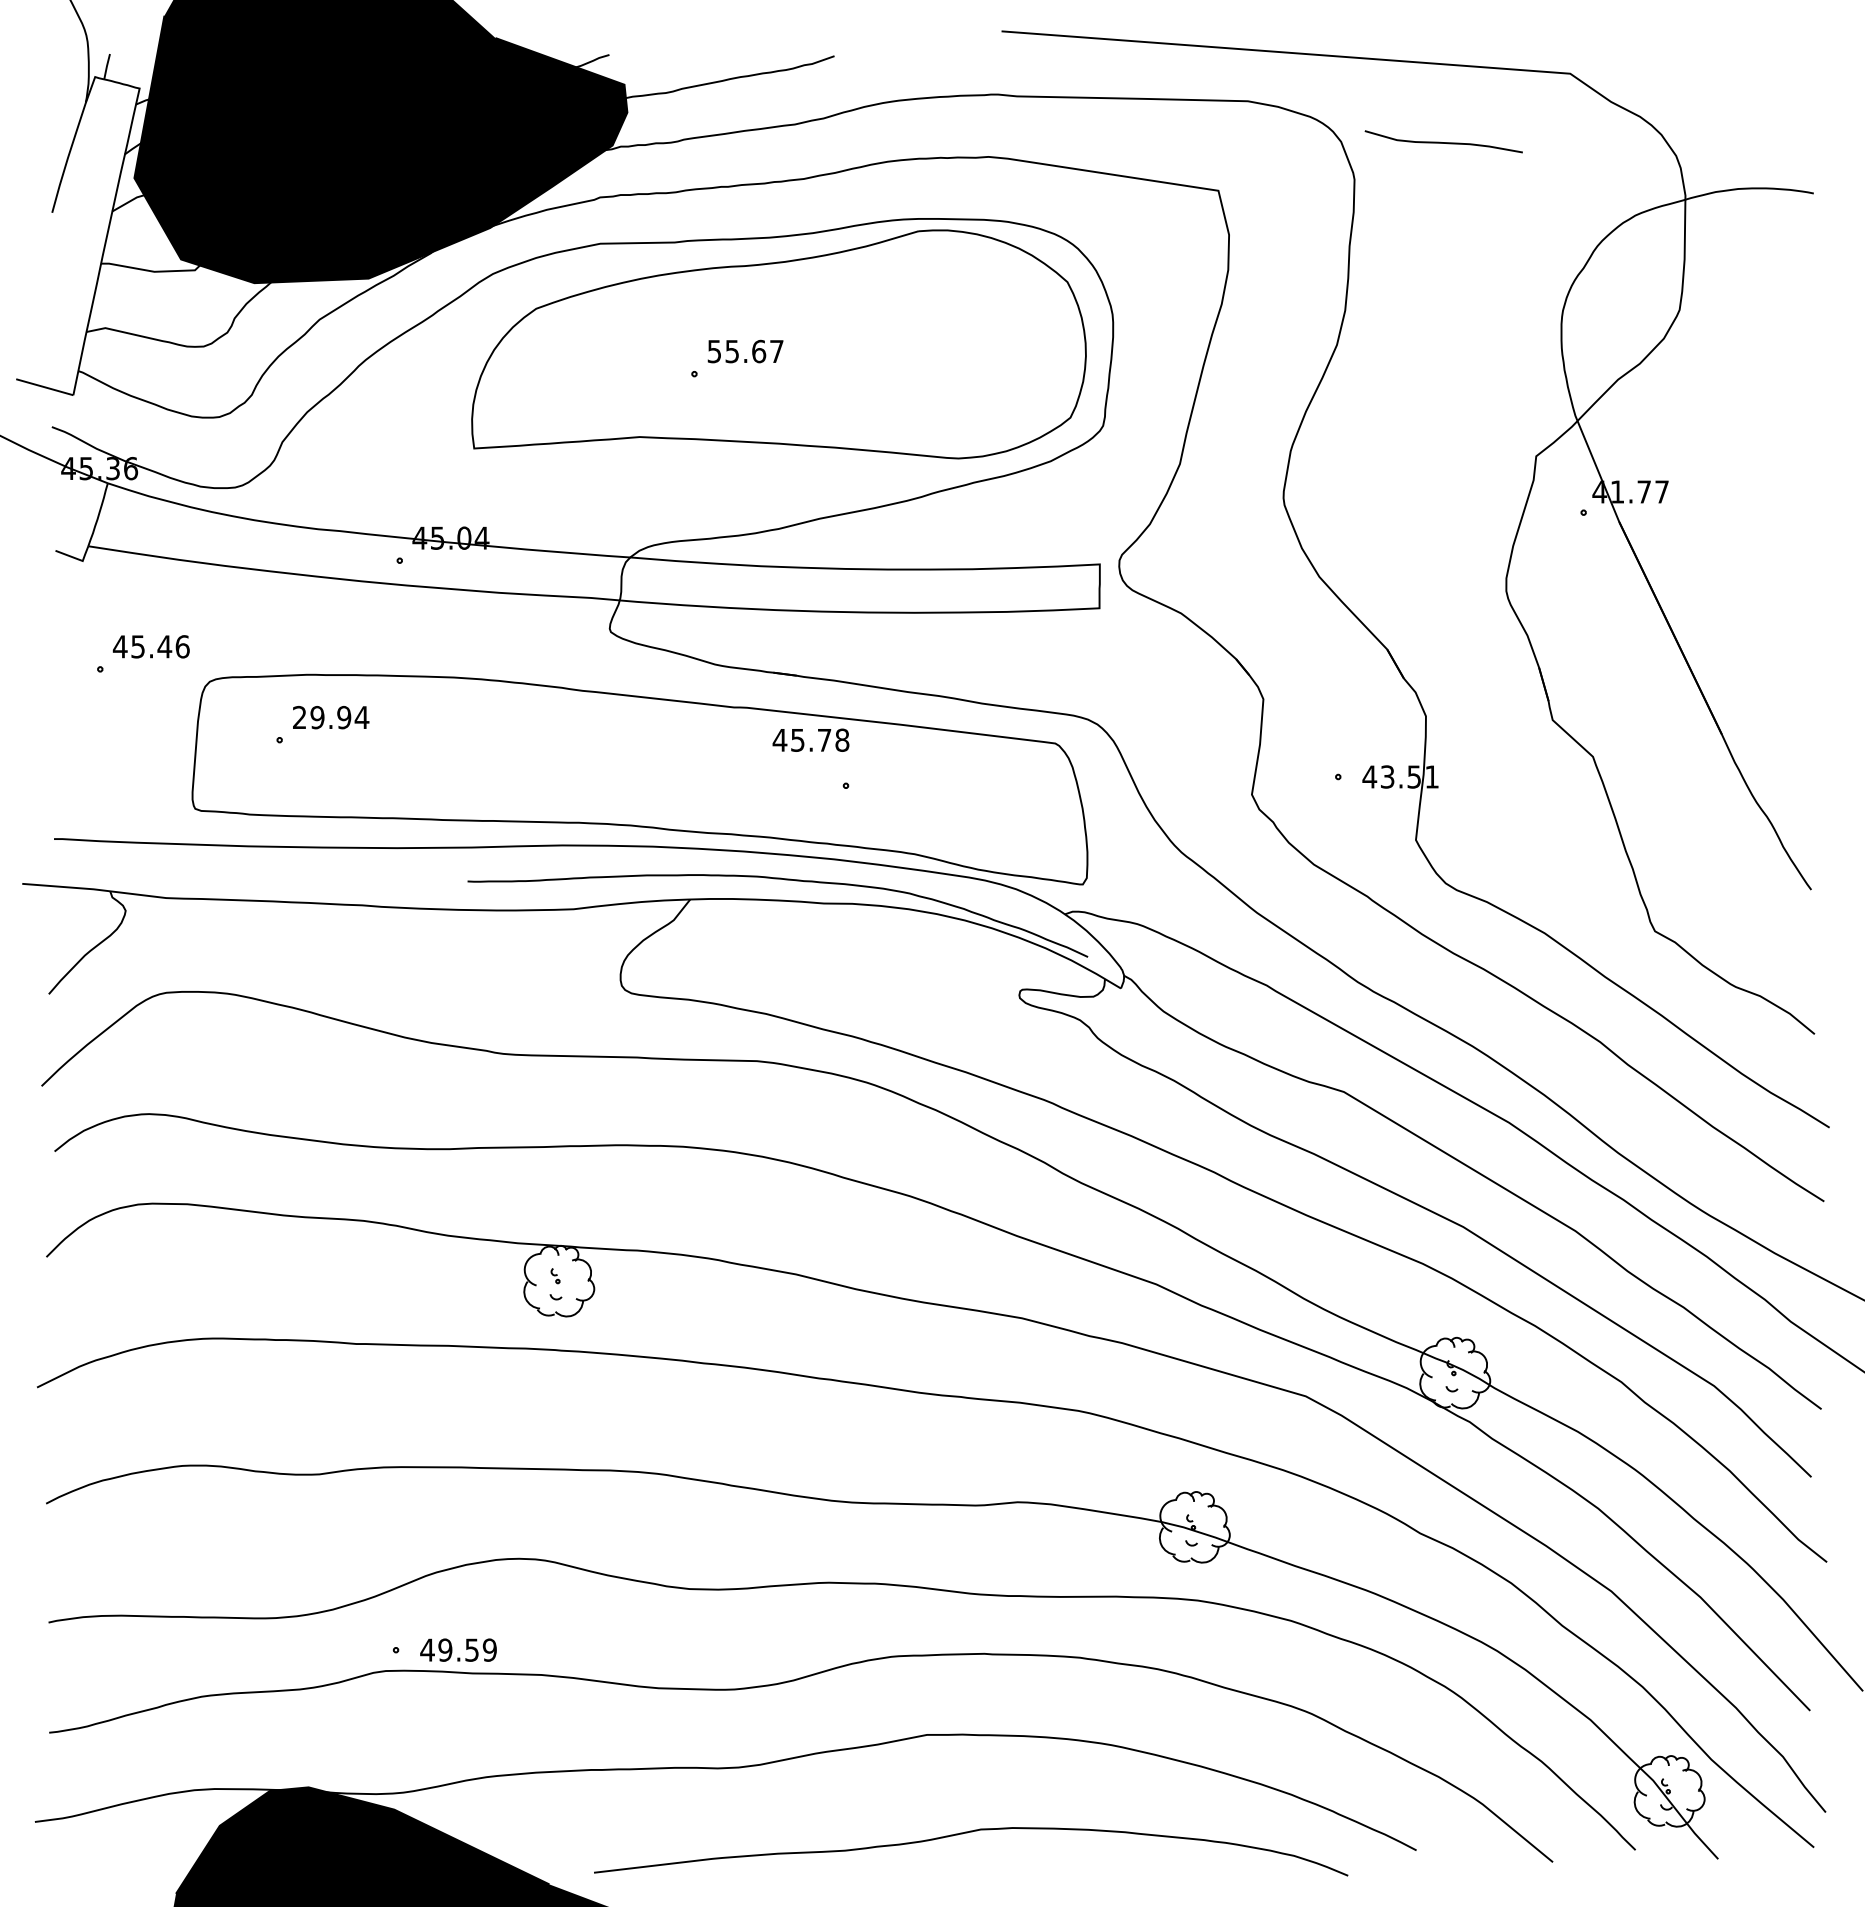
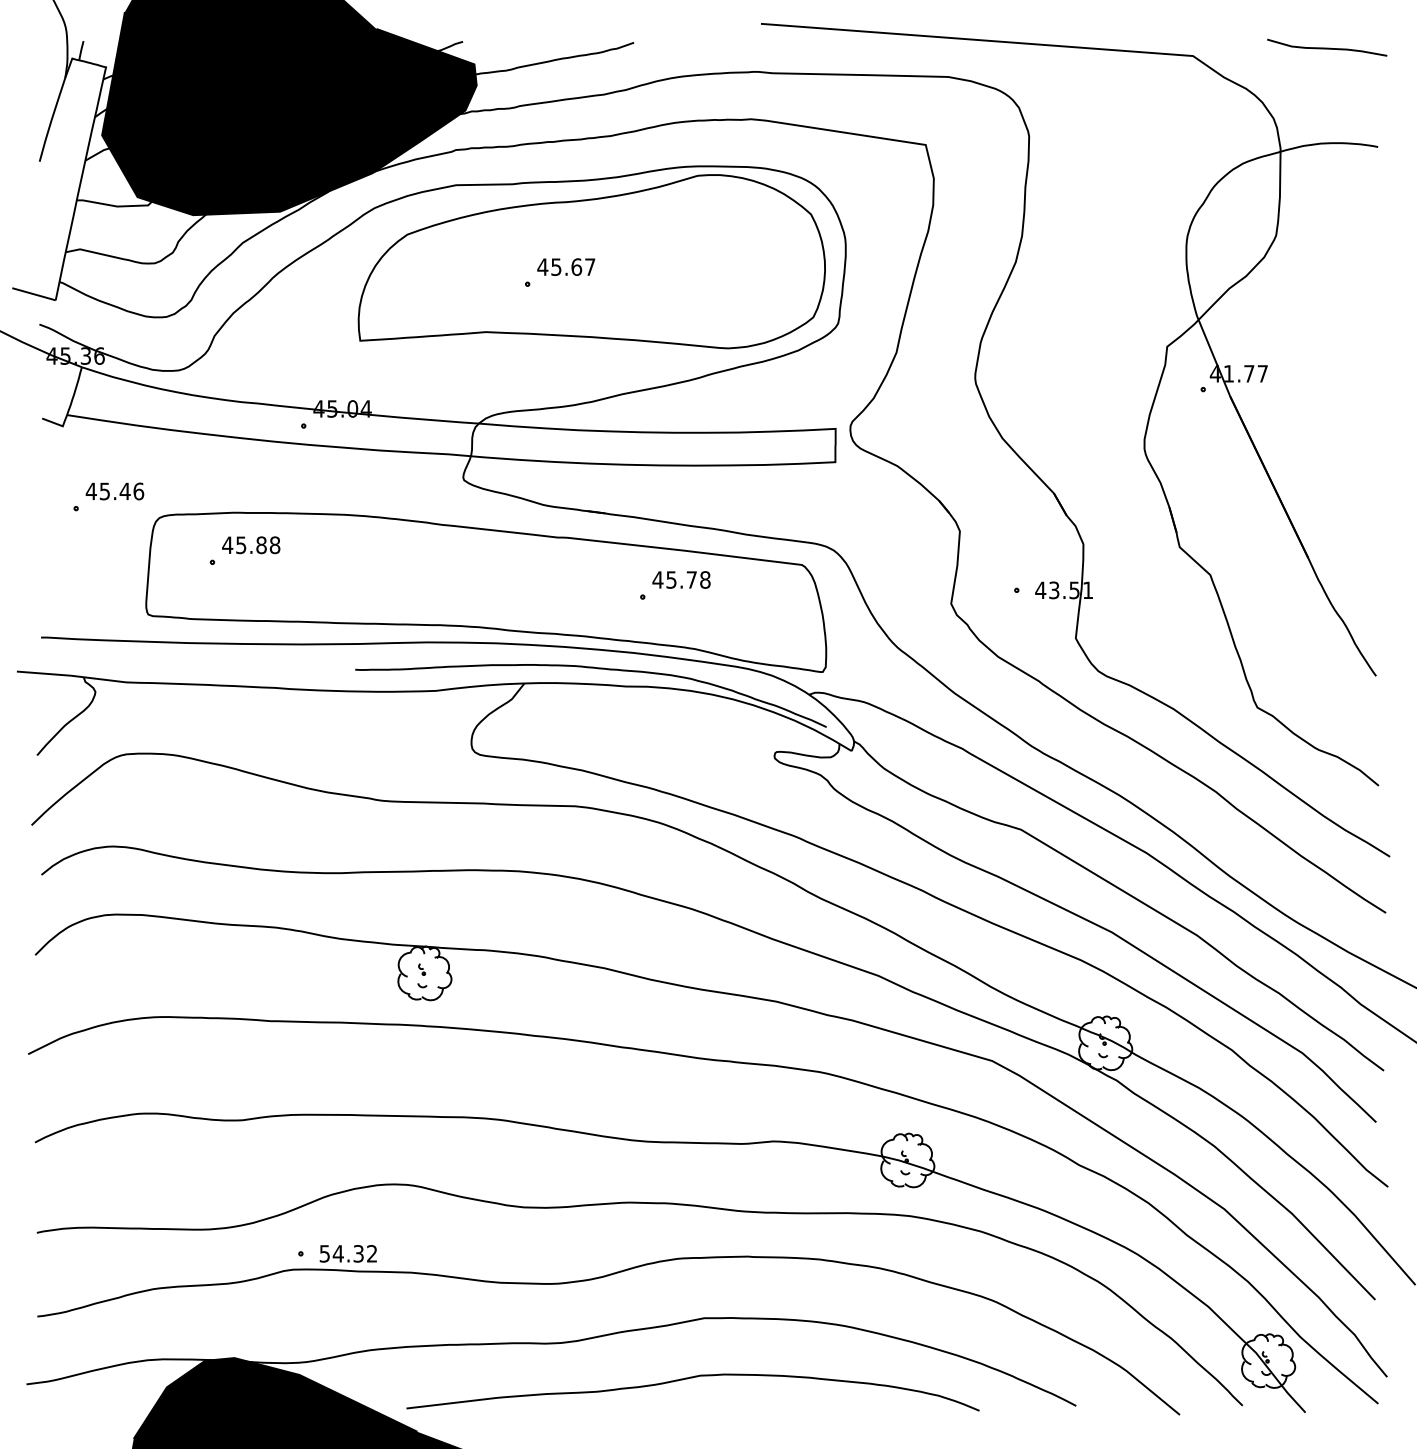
curve: (1443, 142) -> (1326, 48), moved
text: (714, 351) -> (542, 267), 55.67 -> 45.67
text: (330, 717) -> (251, 545), 29.94 -> 45.88
text: (810, 739) -> (681, 579), moved
text: (458, 1649) -> (348, 1253), 49.59 -> 54.32
curve: (967, 1833) -> (690, 1378), moved

